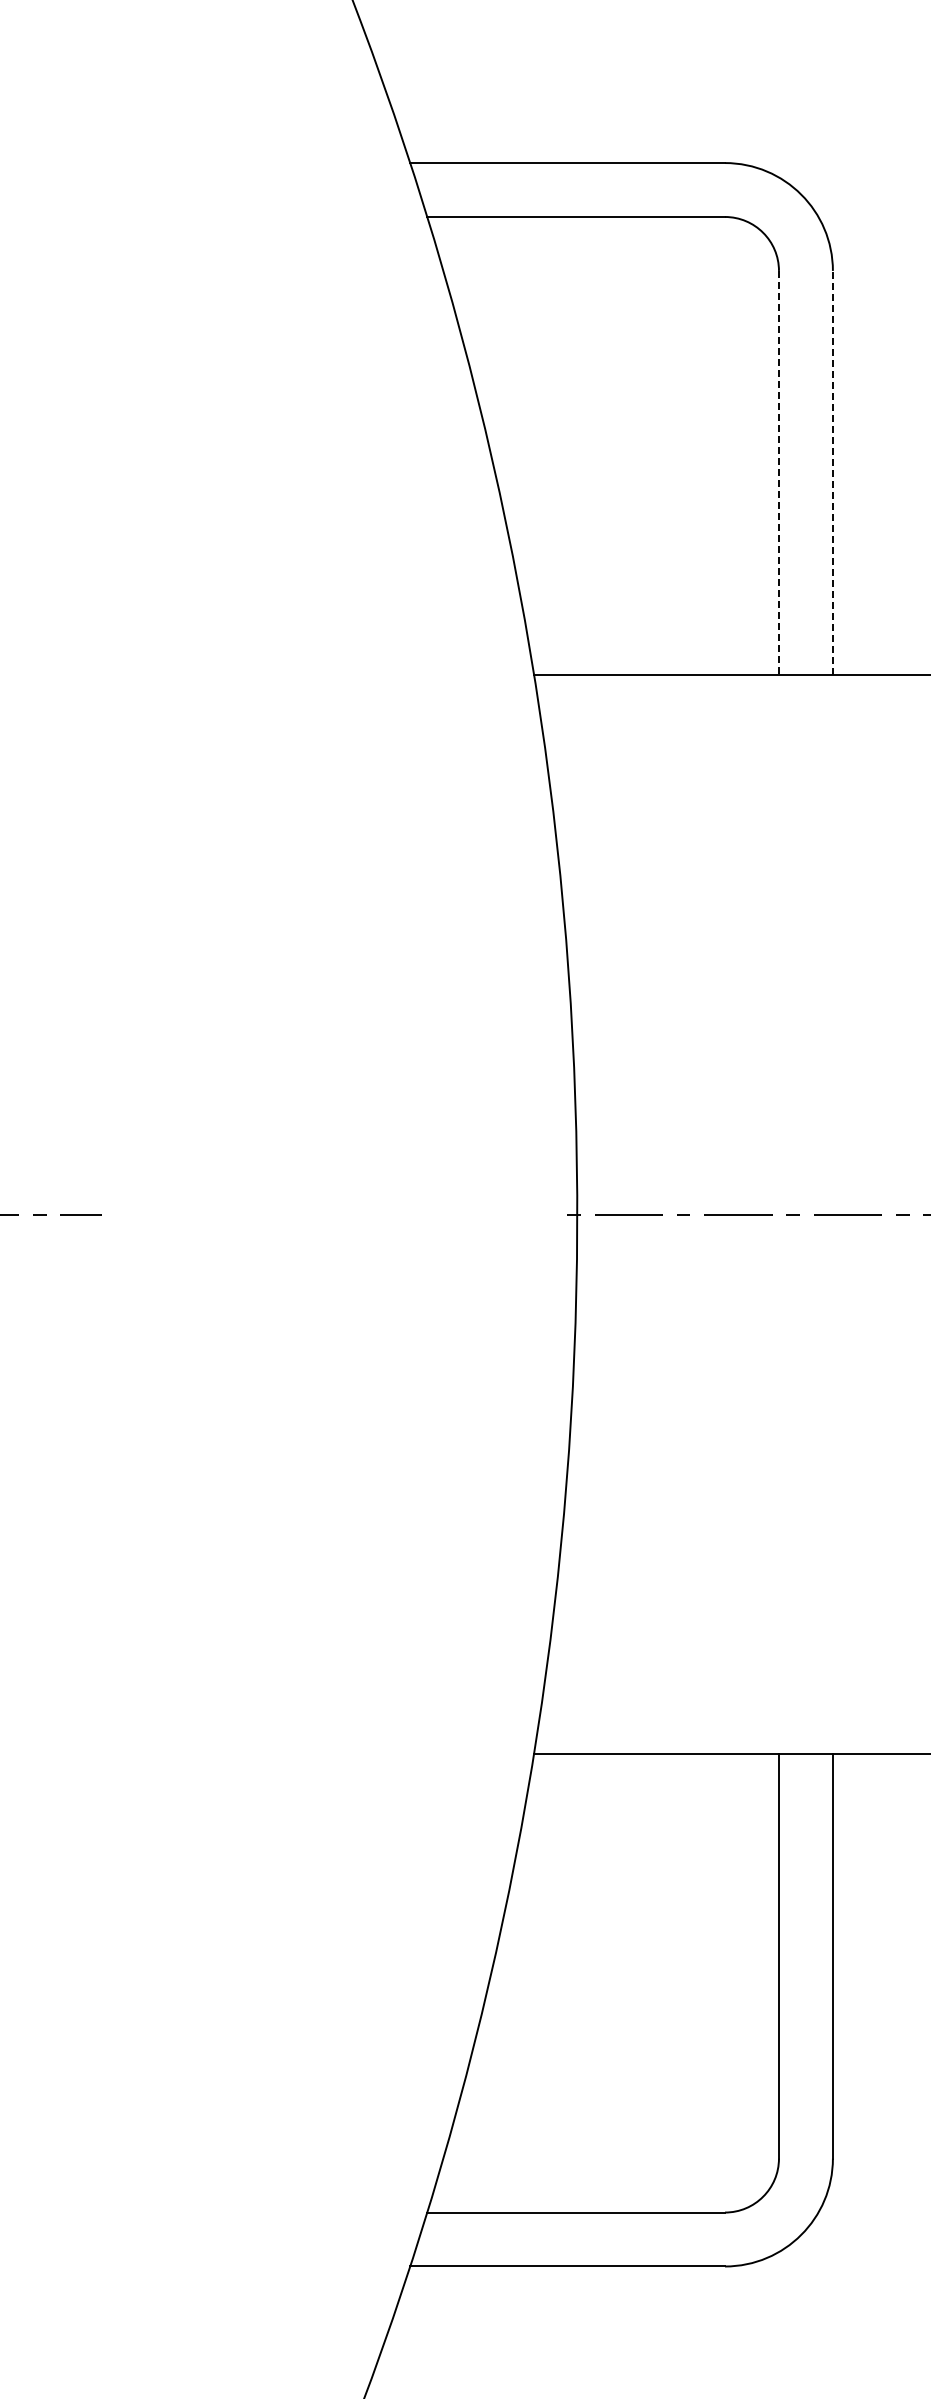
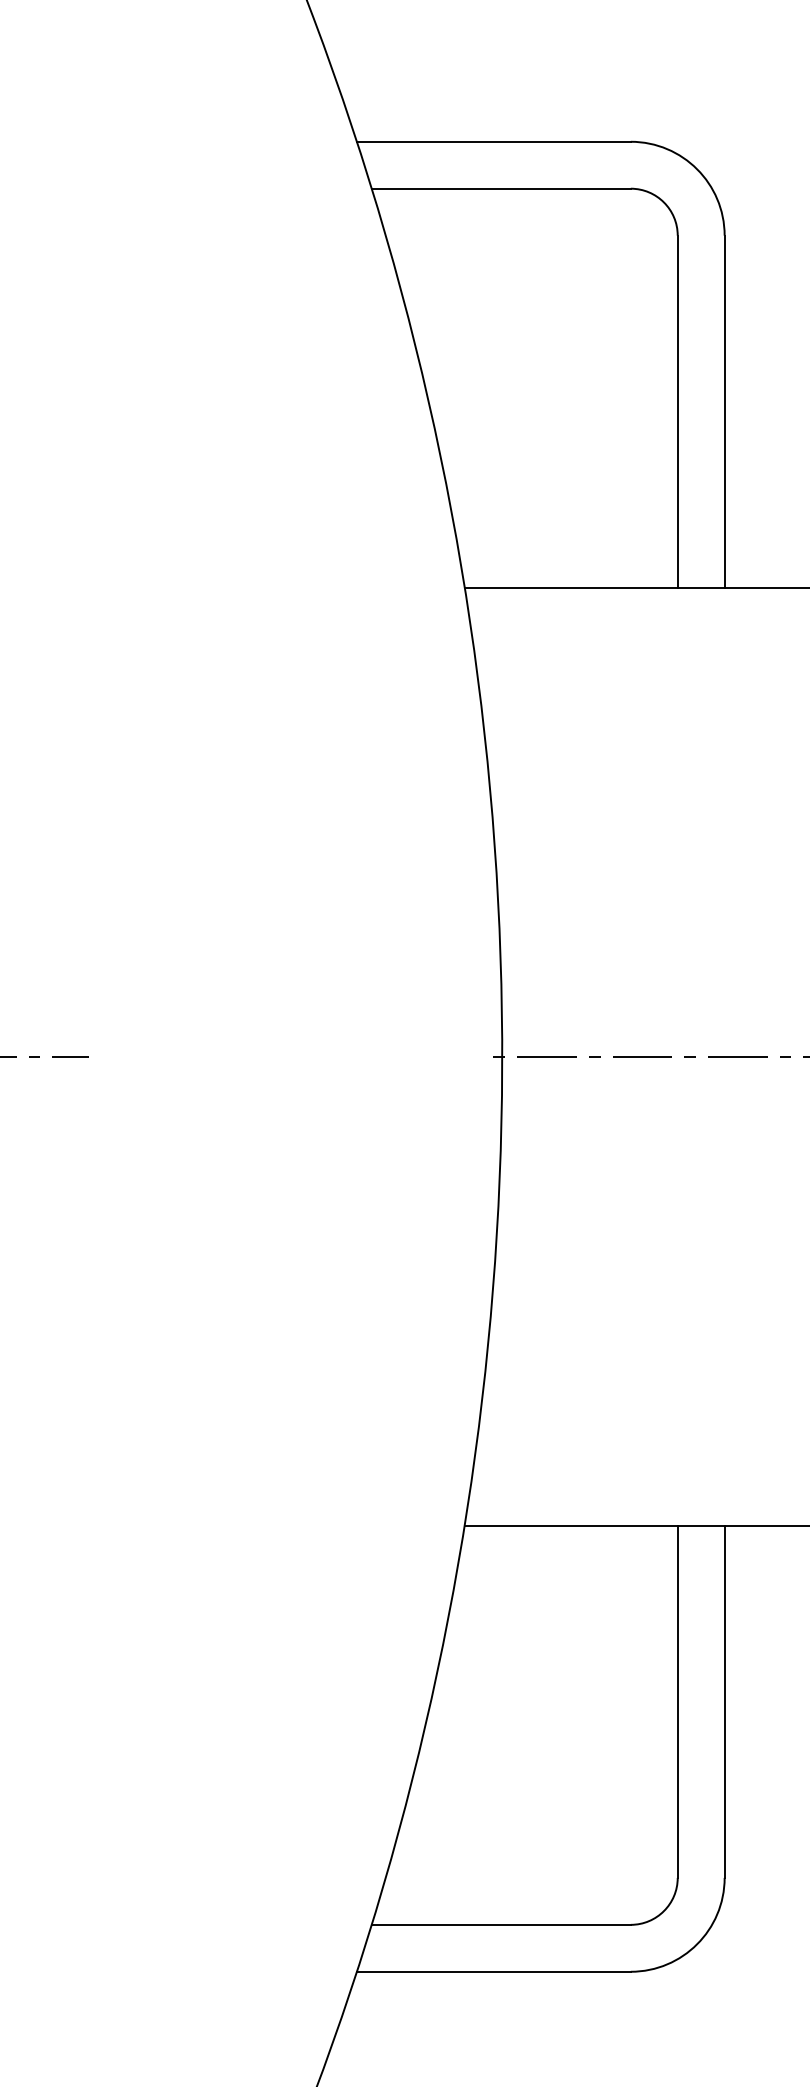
line: (832, 472) -> (724, 411), dashed -> solid
line: (778, 473) -> (677, 411), dashed -> solid

